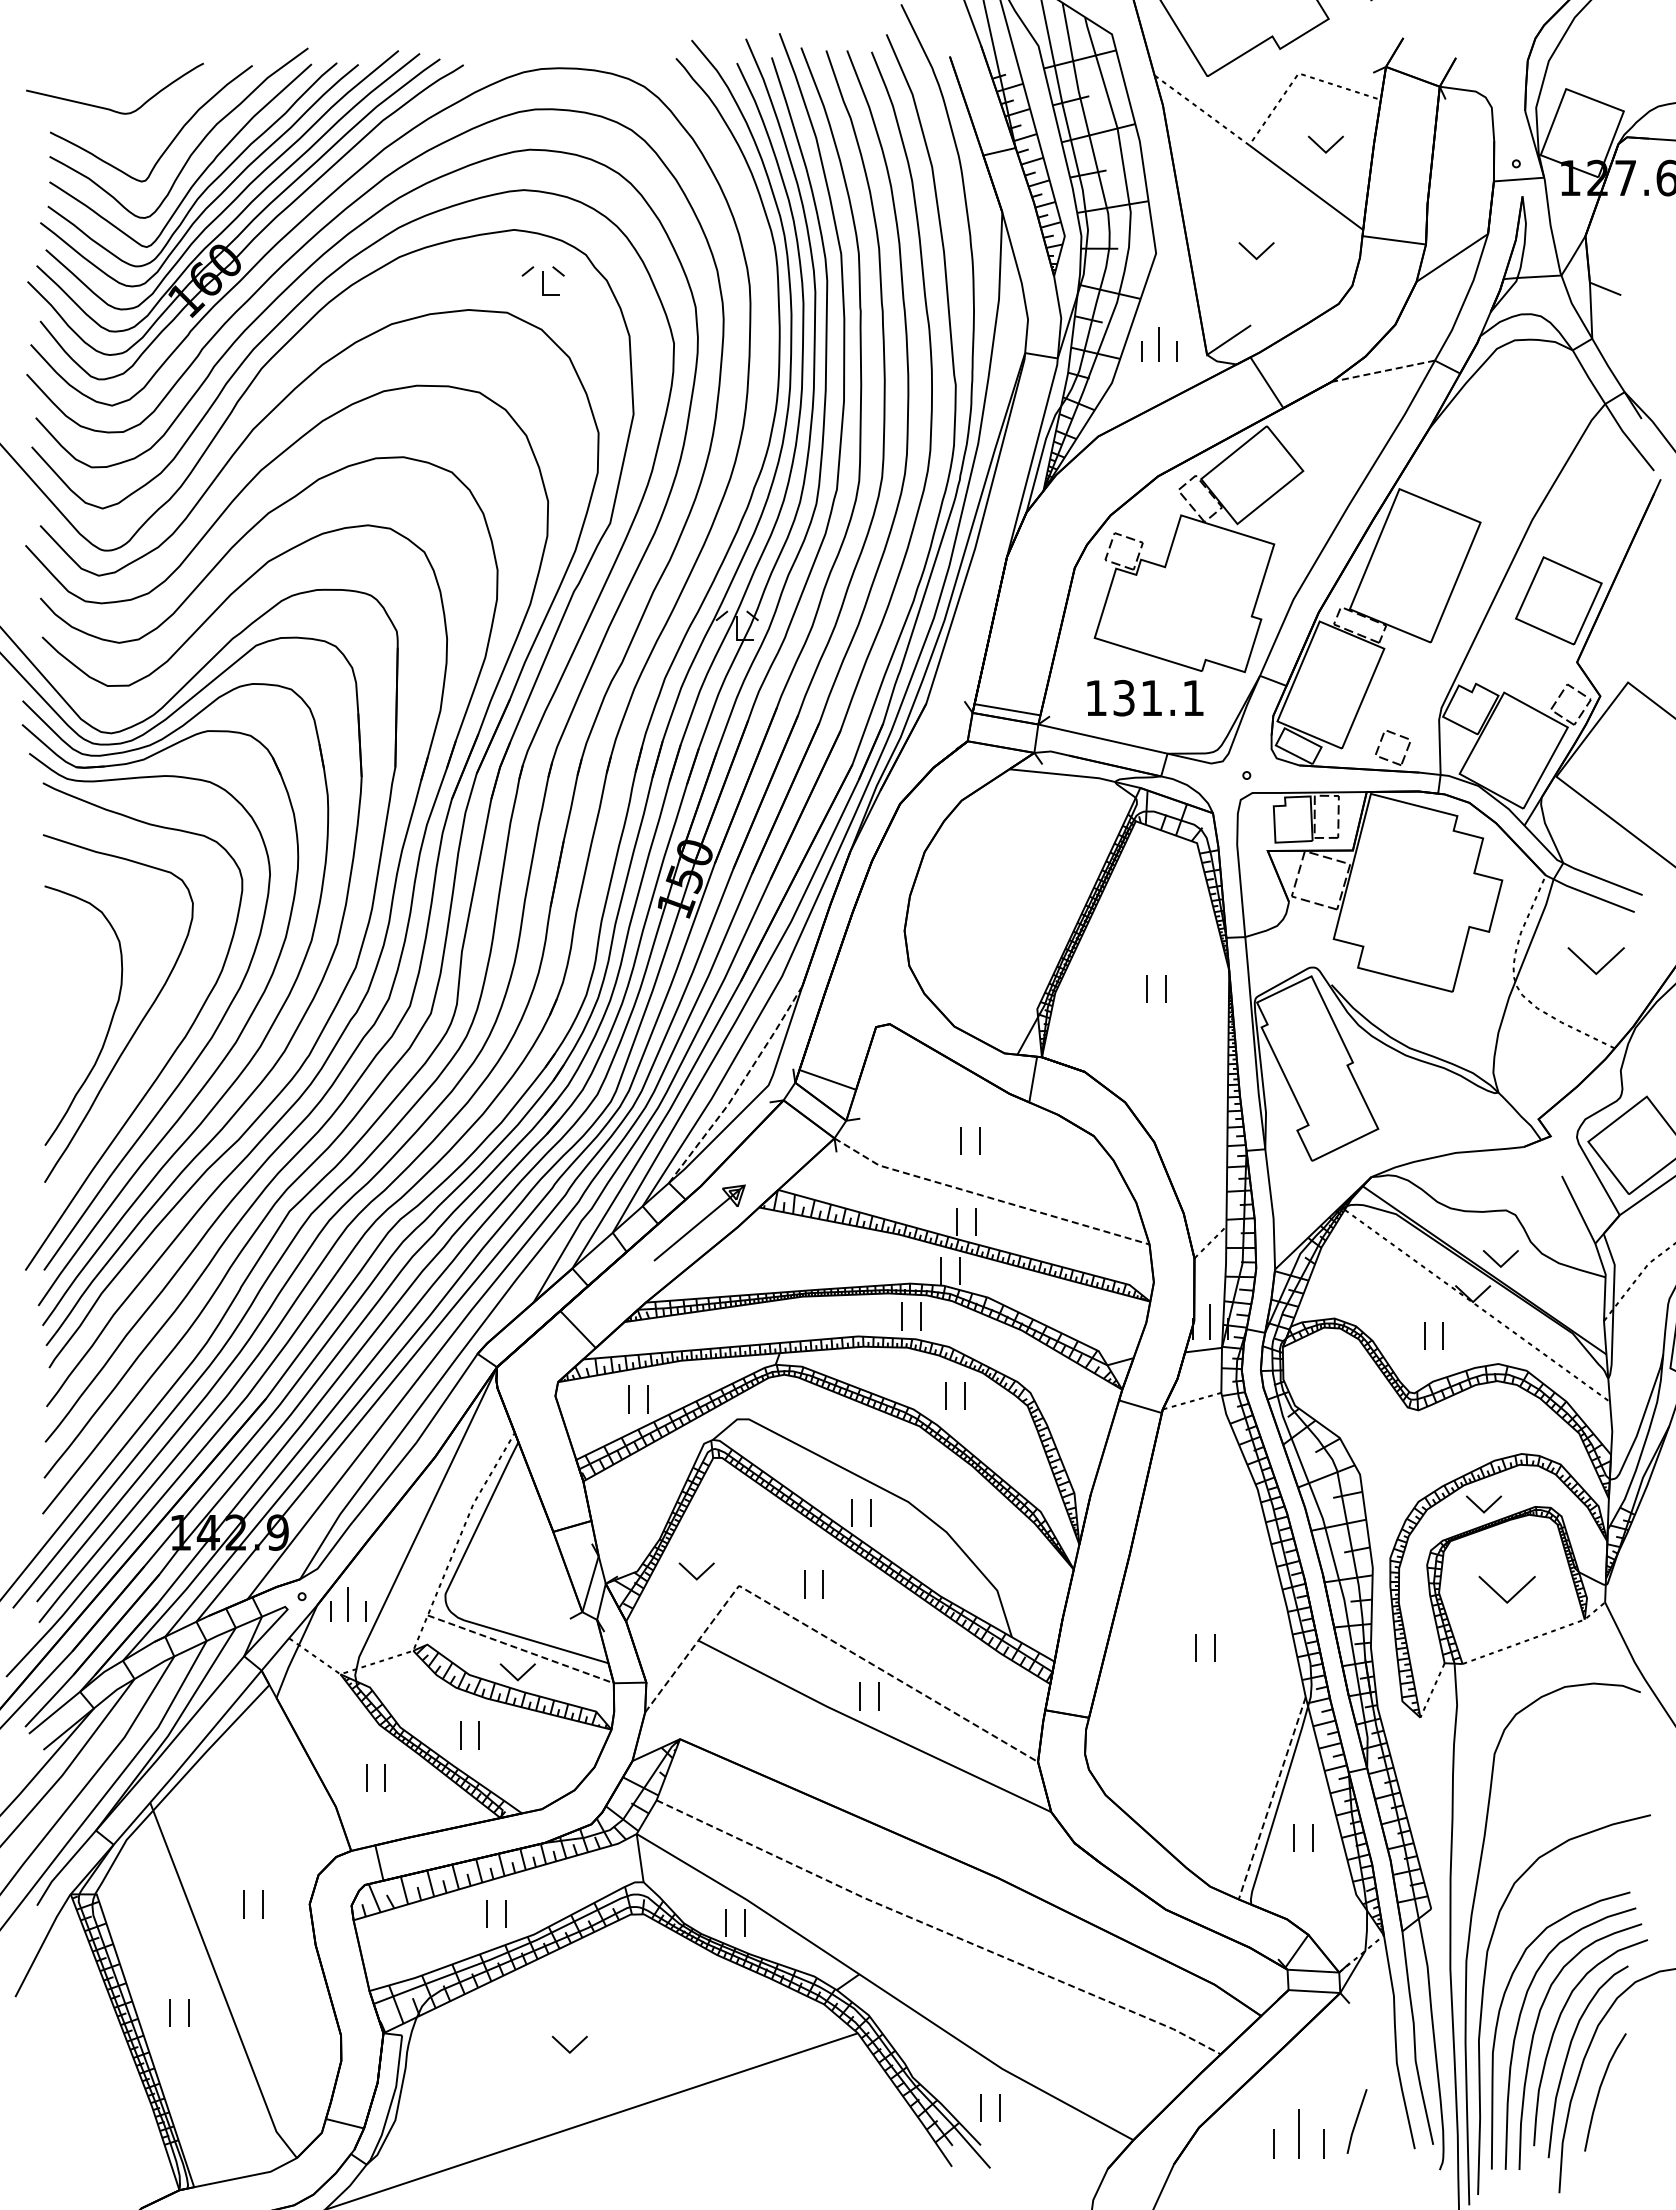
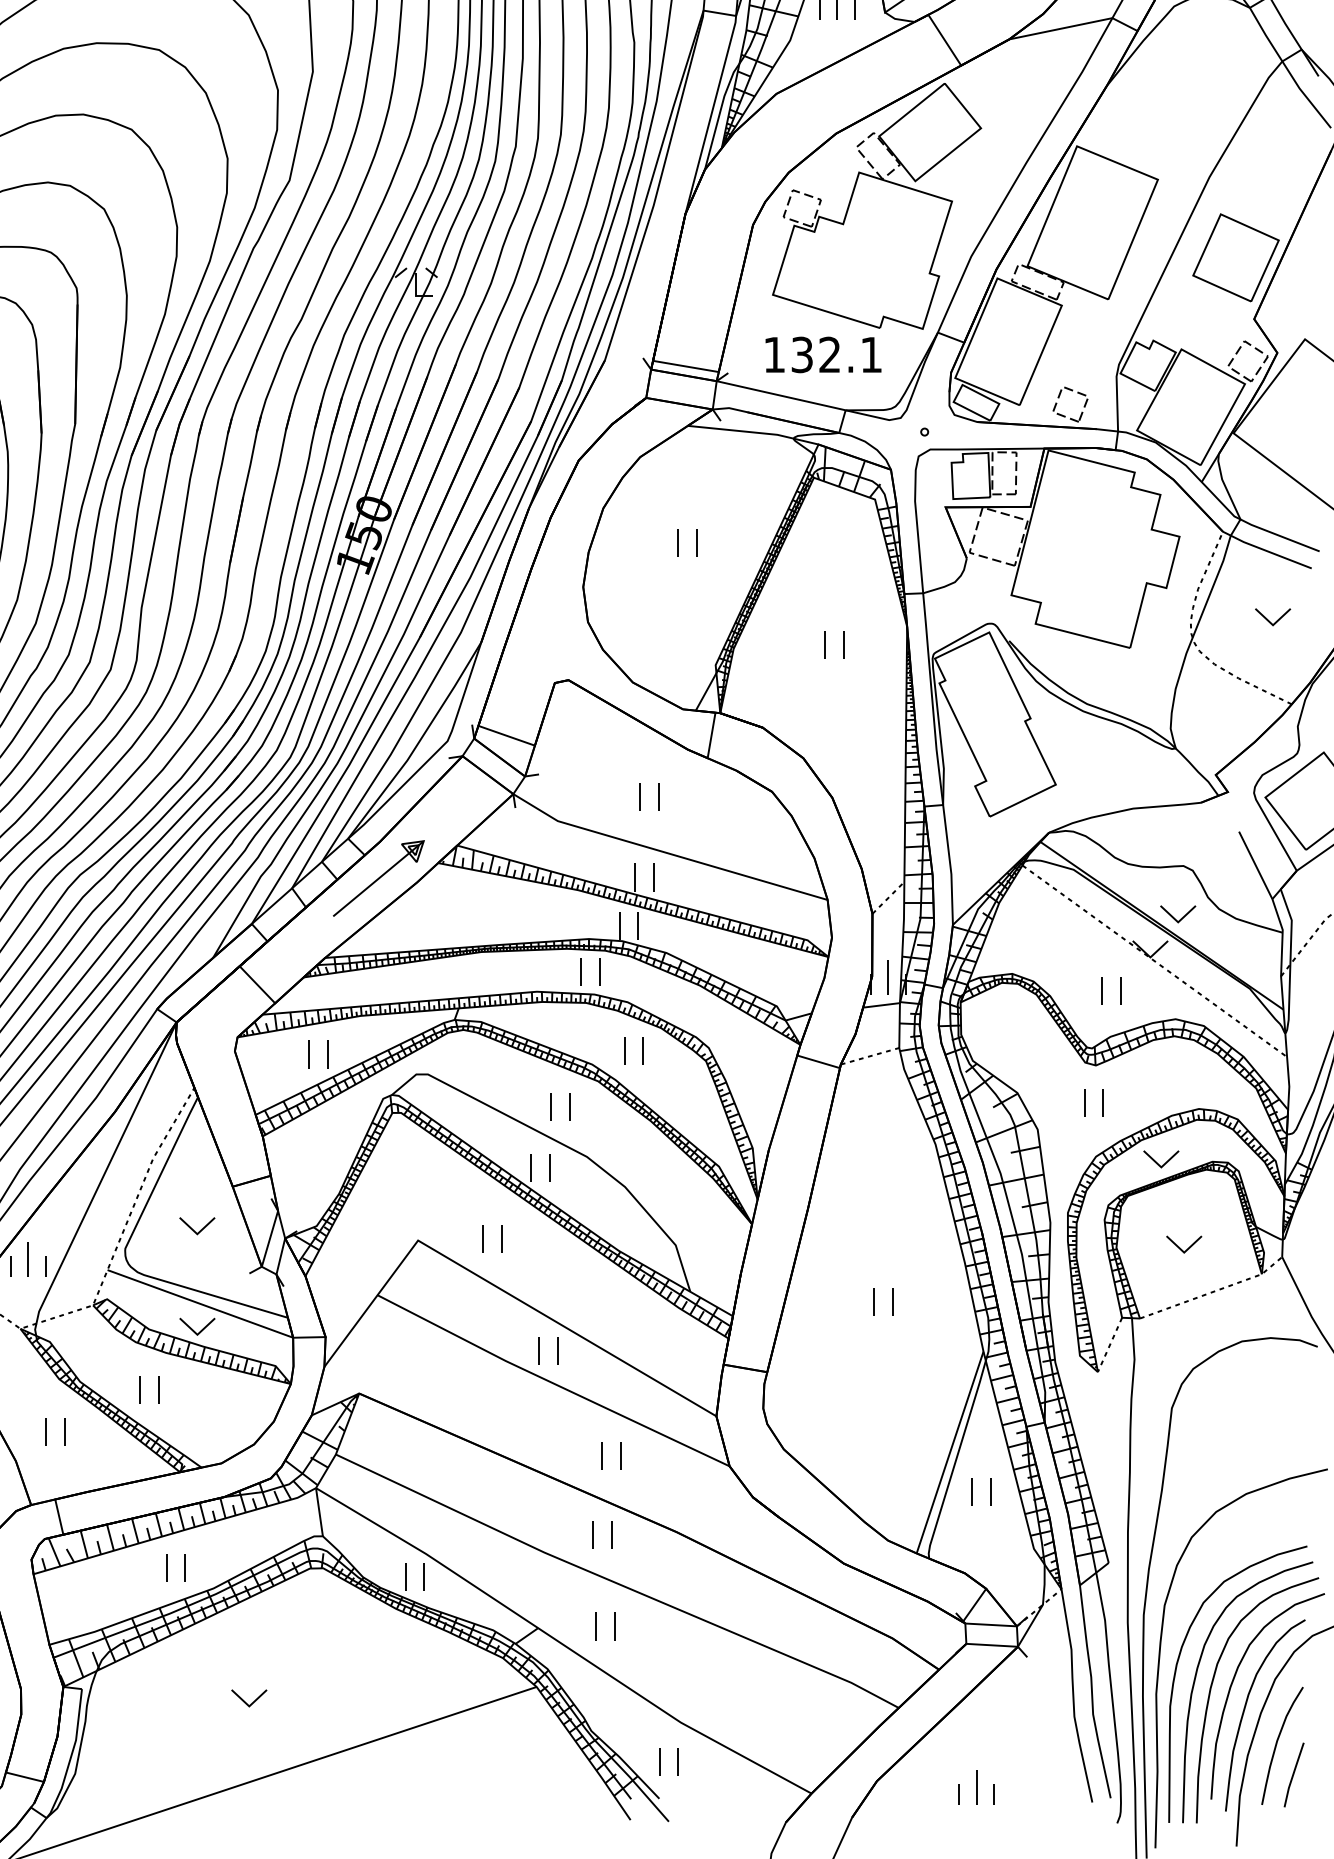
line: (1383, 371) -> (1061, 28), dashed -> solid
text: (1151, 697) -> (829, 354), 131.1 -> 132.1
part: (999, 886) -> (677, 542), added
part: (1595, 960) -> (1272, 616), size x0.62
line: (739, 1087) -> (418, 743), dashed -> solid
line: (988, 1197) -> (666, 853), dashed -> solid
part: (1407, 1447) -> (1085, 1102), added
part: (872, 1451) -> (551, 1106), added
part: (696, 1571) -> (197, 1226), moved
part: (1506, 1589) -> (1183, 1244), size x0.62
line: (819, 1633) -> (498, 1288), dashed -> solid
line: (520, 1649) -> (200, 1304), dashed -> solid
line: (1272, 1798) -> (950, 1452), dashed -> solid
part: (923, 1801) -> (602, 1455), added
part: (915, 1880) -> (594, 1534), added
line: (938, 1929) -> (617, 1583), dashed -> solid
part: (917, 1972) -> (596, 1626), added
line: (1356, 2121) -> (1293, 1774), moved
part: (1298, 2133) -> (976, 1786), size x0.71

